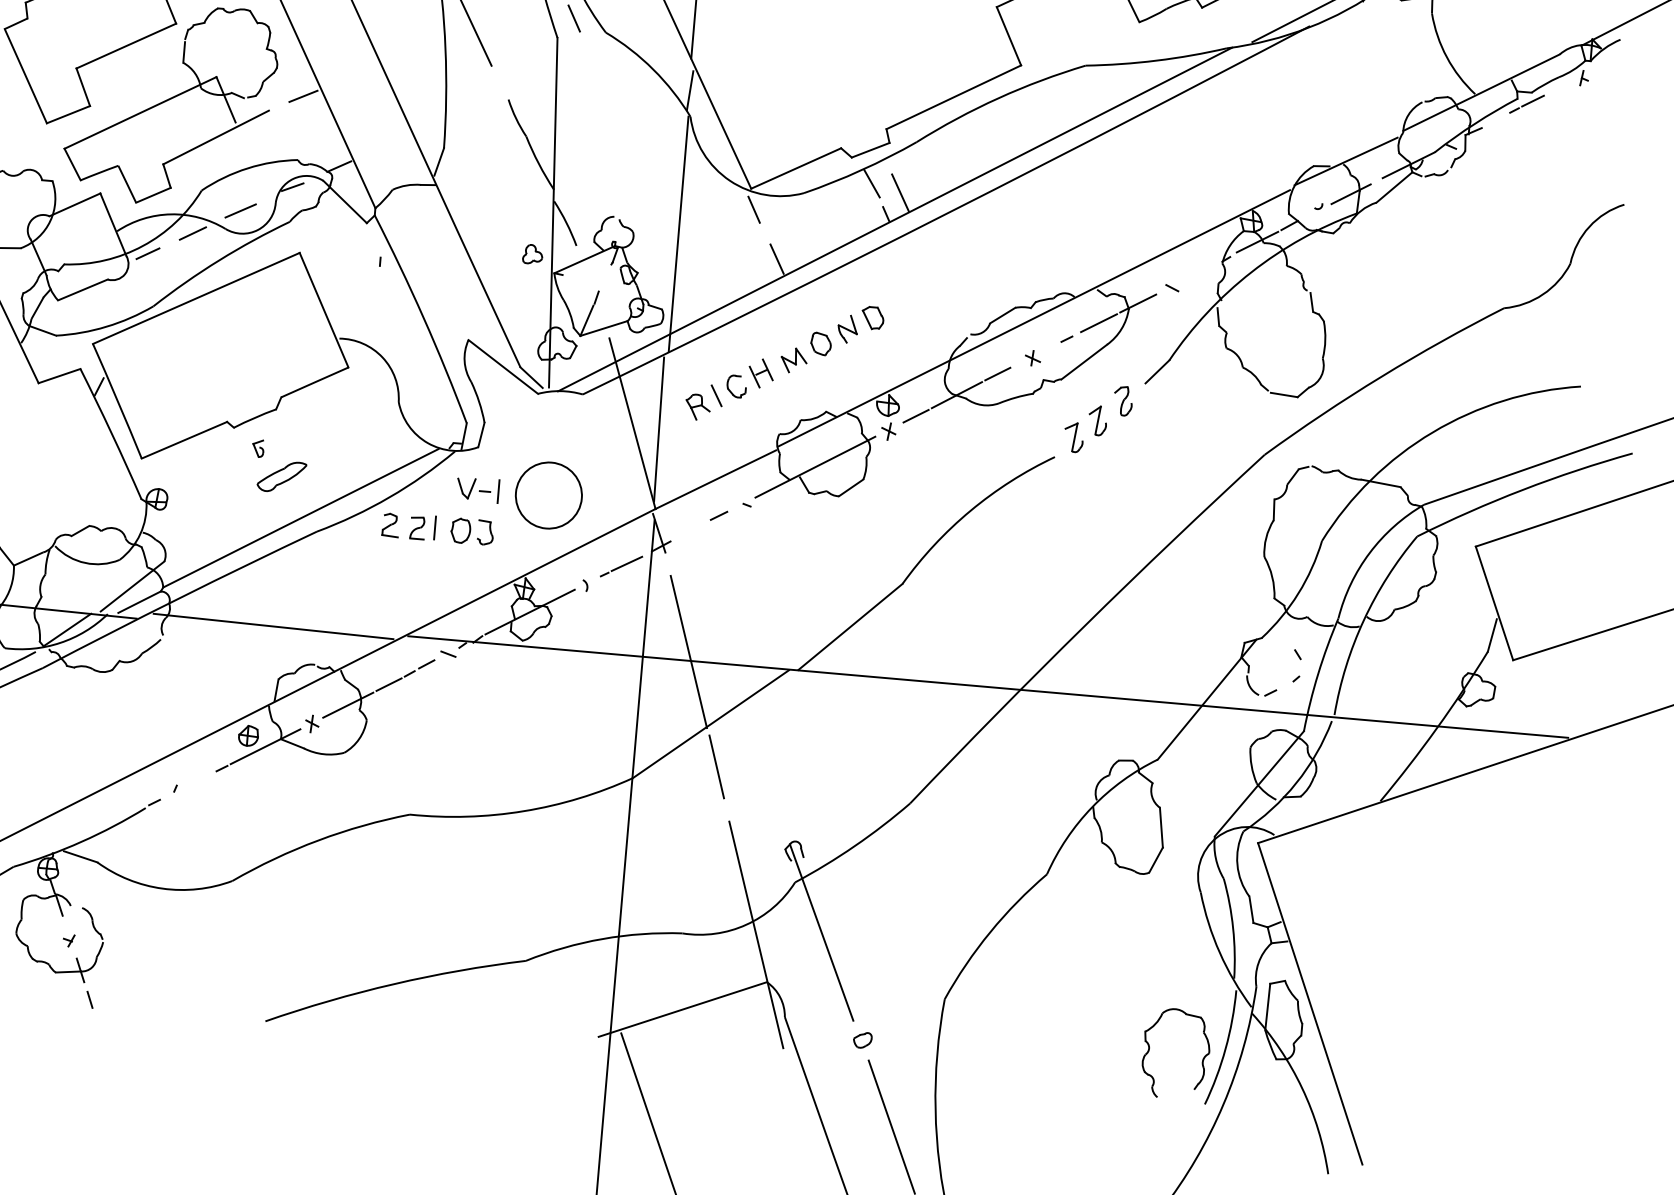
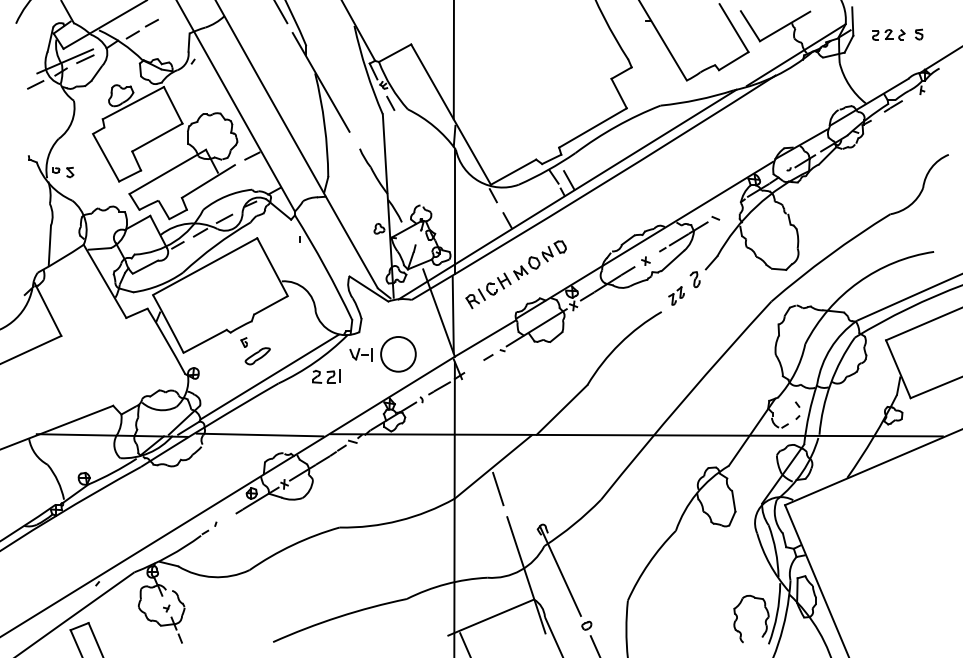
part: (1085, 428) -> (676, 295), size x0.7
part: (471, 531) -> (359, 376), removed
line: (688, 652) -> (478, 430), removed

